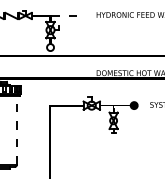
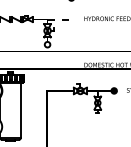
line: (16, 130) -> (20, 110), dashed -> solid

